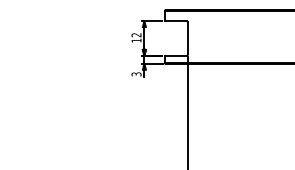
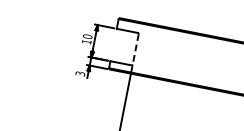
text: (136, 35) -> (87, 37), 12 -> 10
line: (187, 38) -> (135, 49), solid -> dashed

